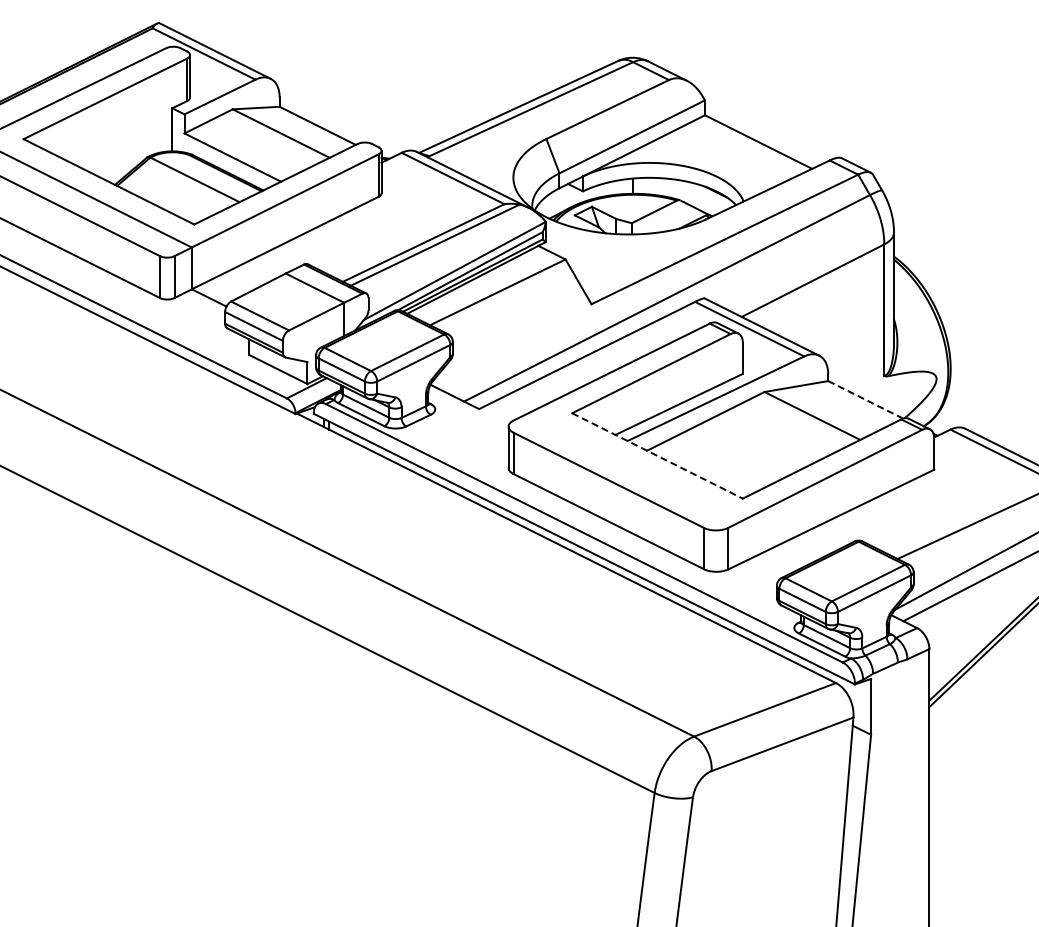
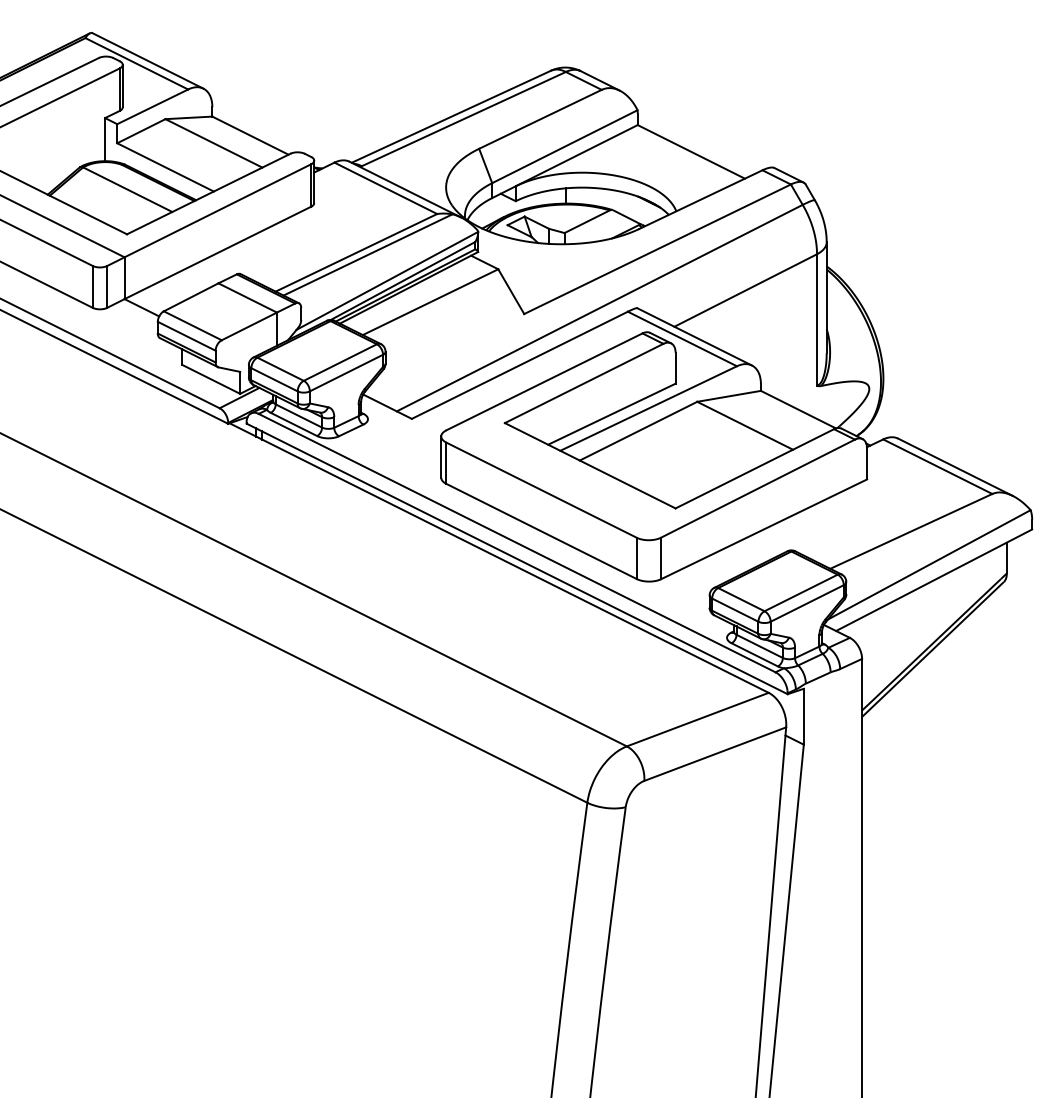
line: (865, 399) -> (798, 409), dashed -> solid
line: (657, 455) -> (590, 465), dashed -> solid

